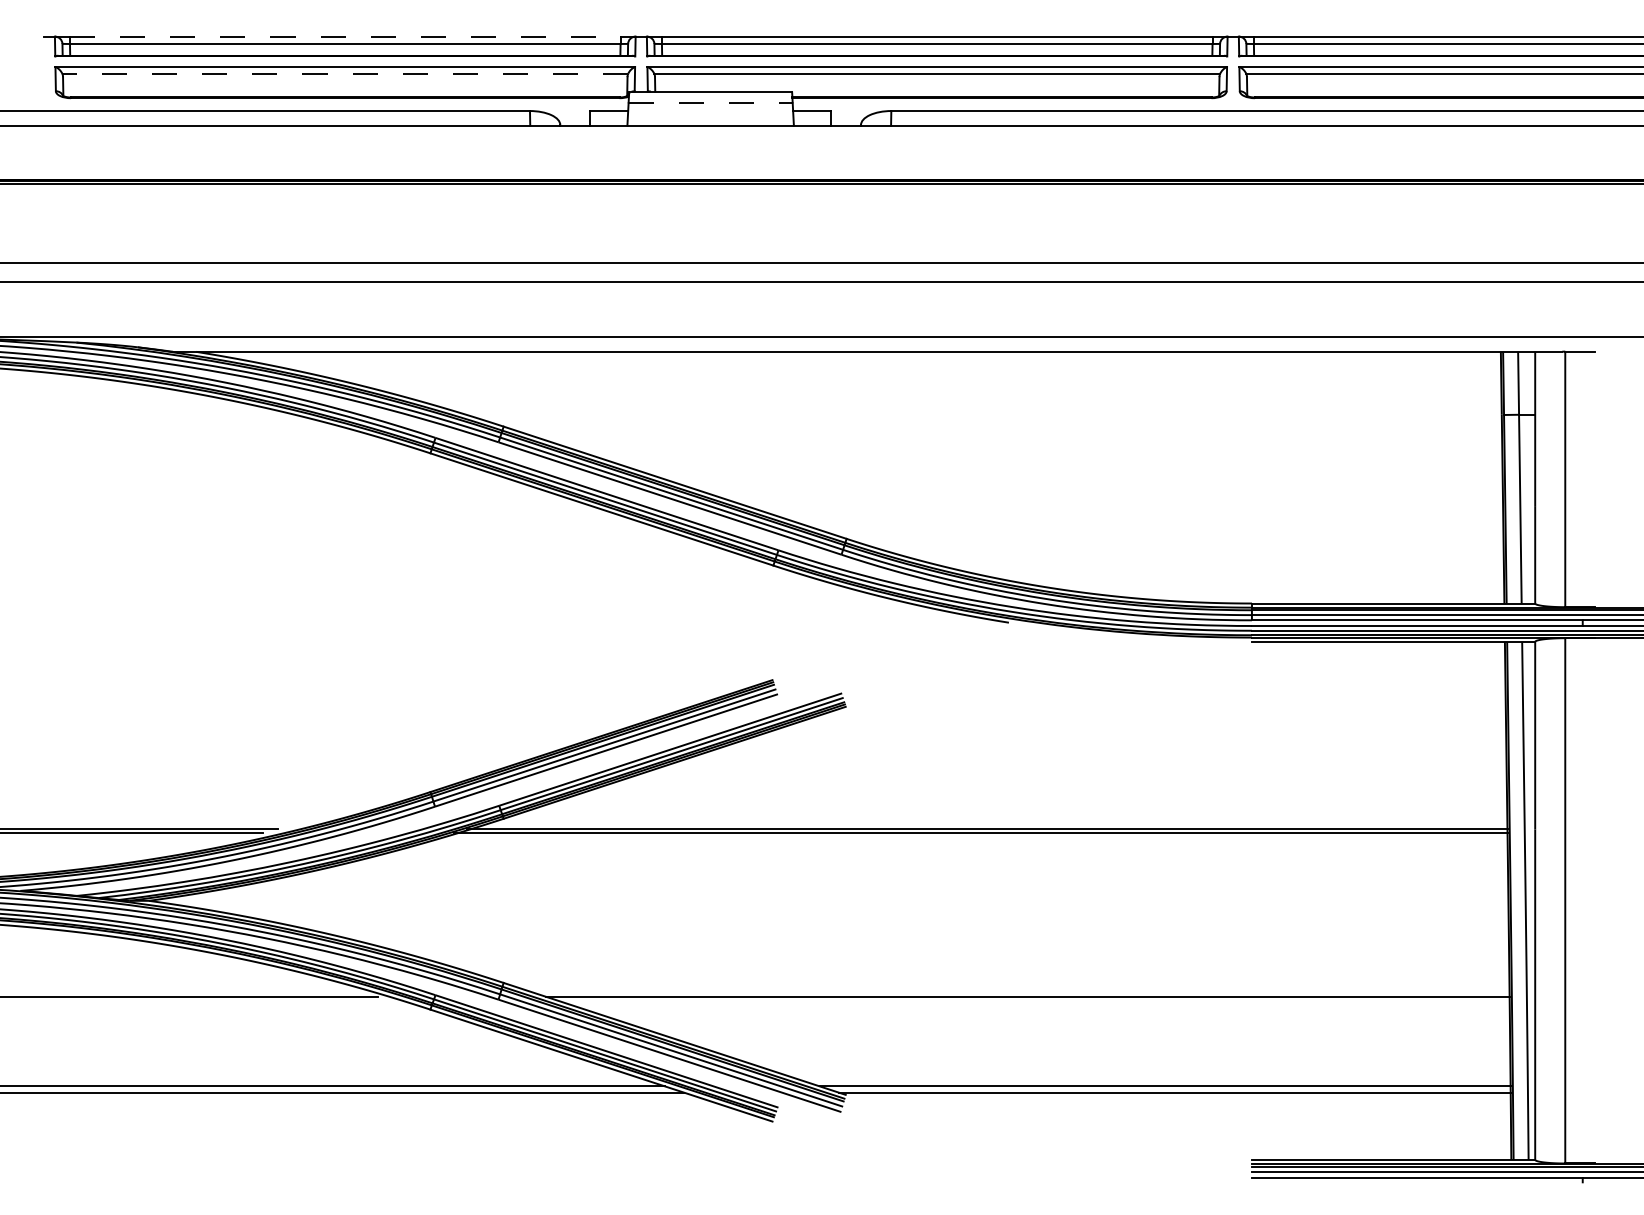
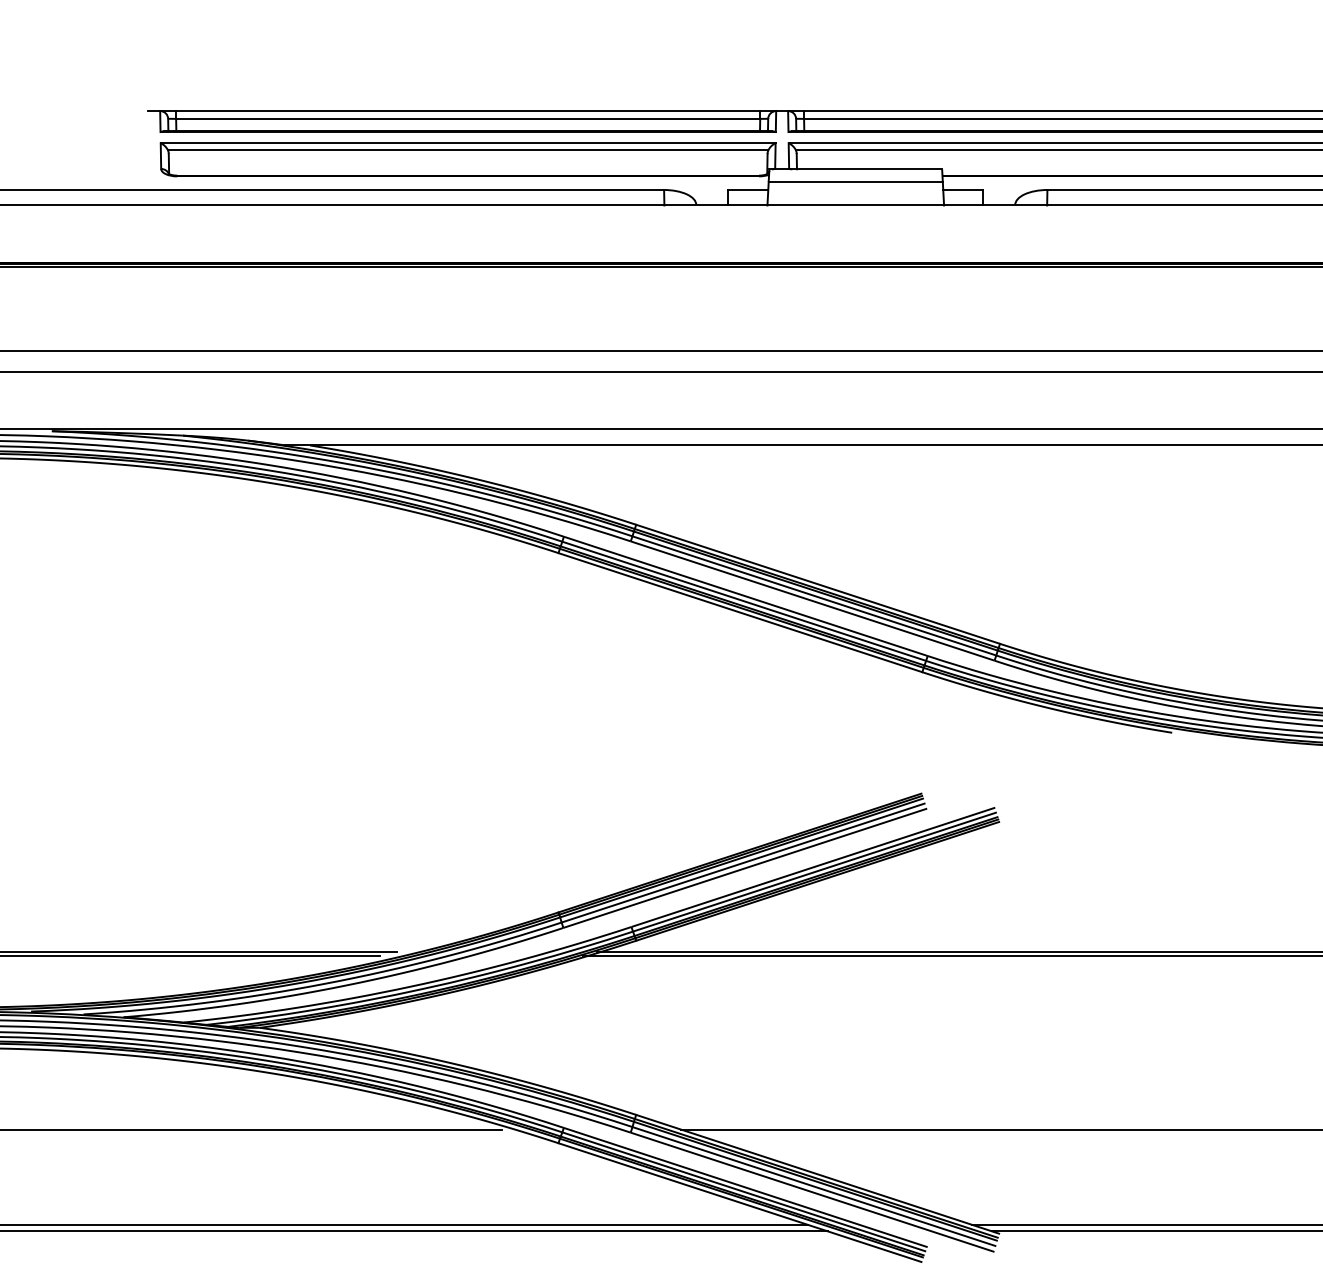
line: (345, 36) -> (468, 110), dashed -> solid
line: (345, 73) -> (468, 150), dashed -> solid
line: (711, 103) -> (856, 182), dashed -> solid

